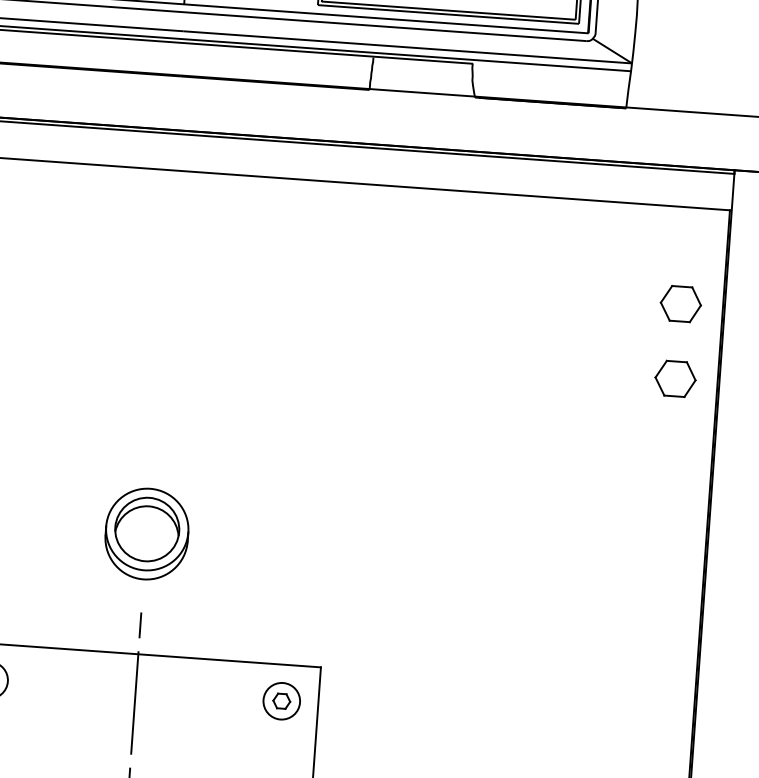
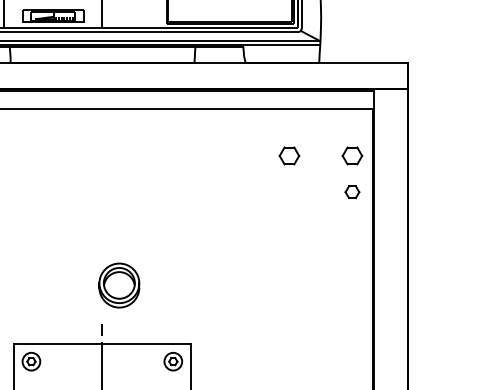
part: (551, 293) -> (289, 155), added
part: (675, 377) -> (352, 191), size x0.7
part: (147, 533) -> (119, 285), moved

